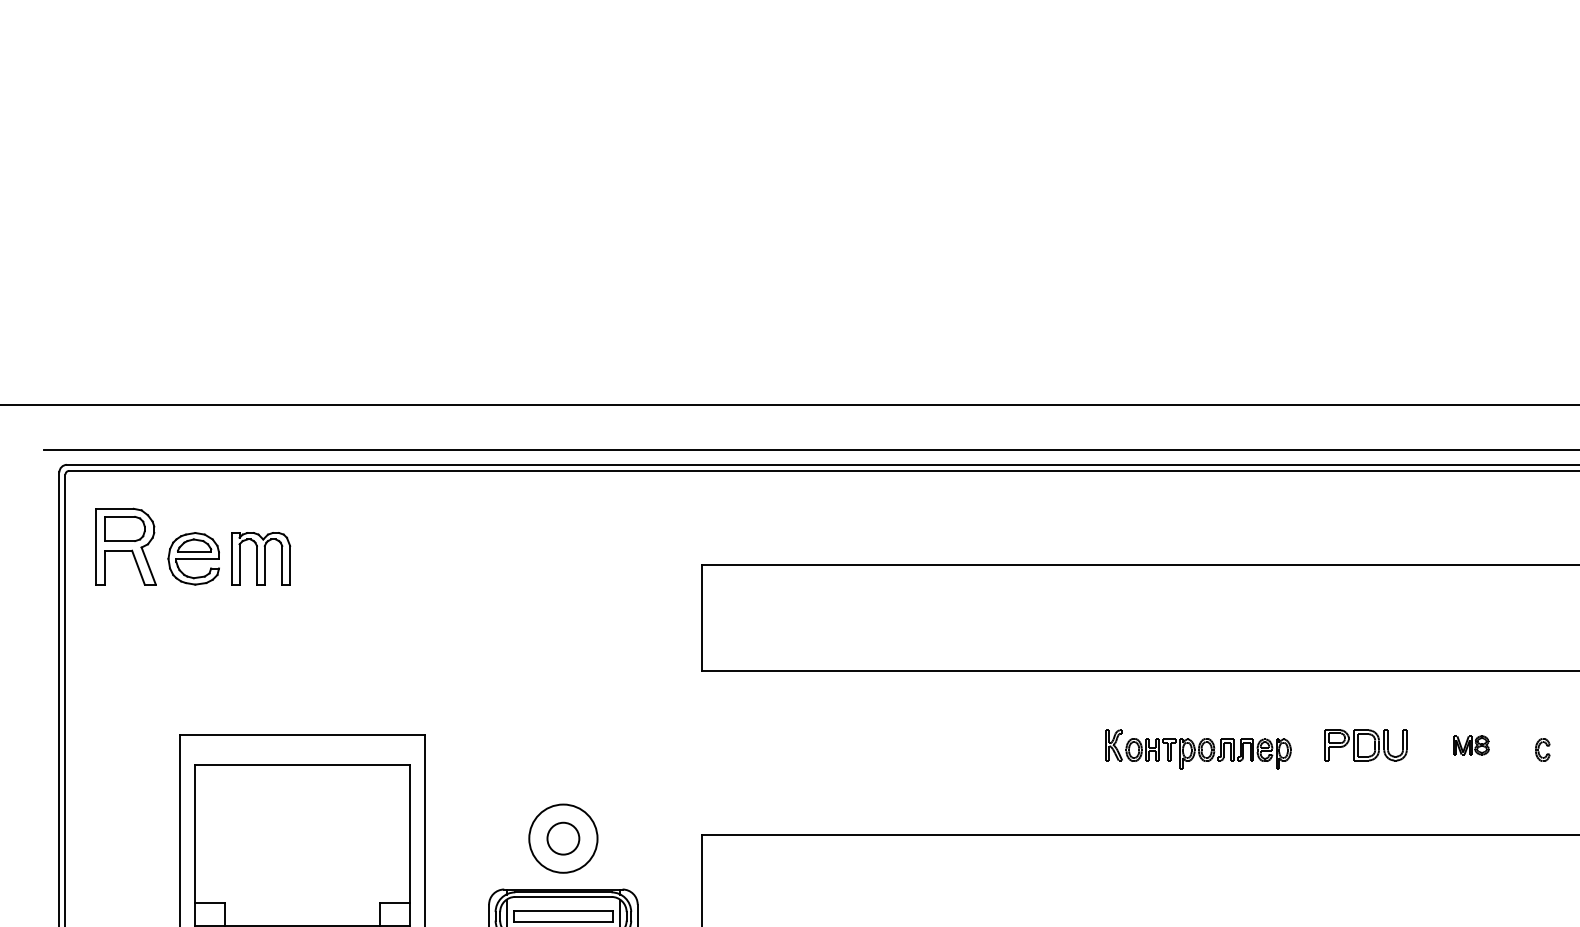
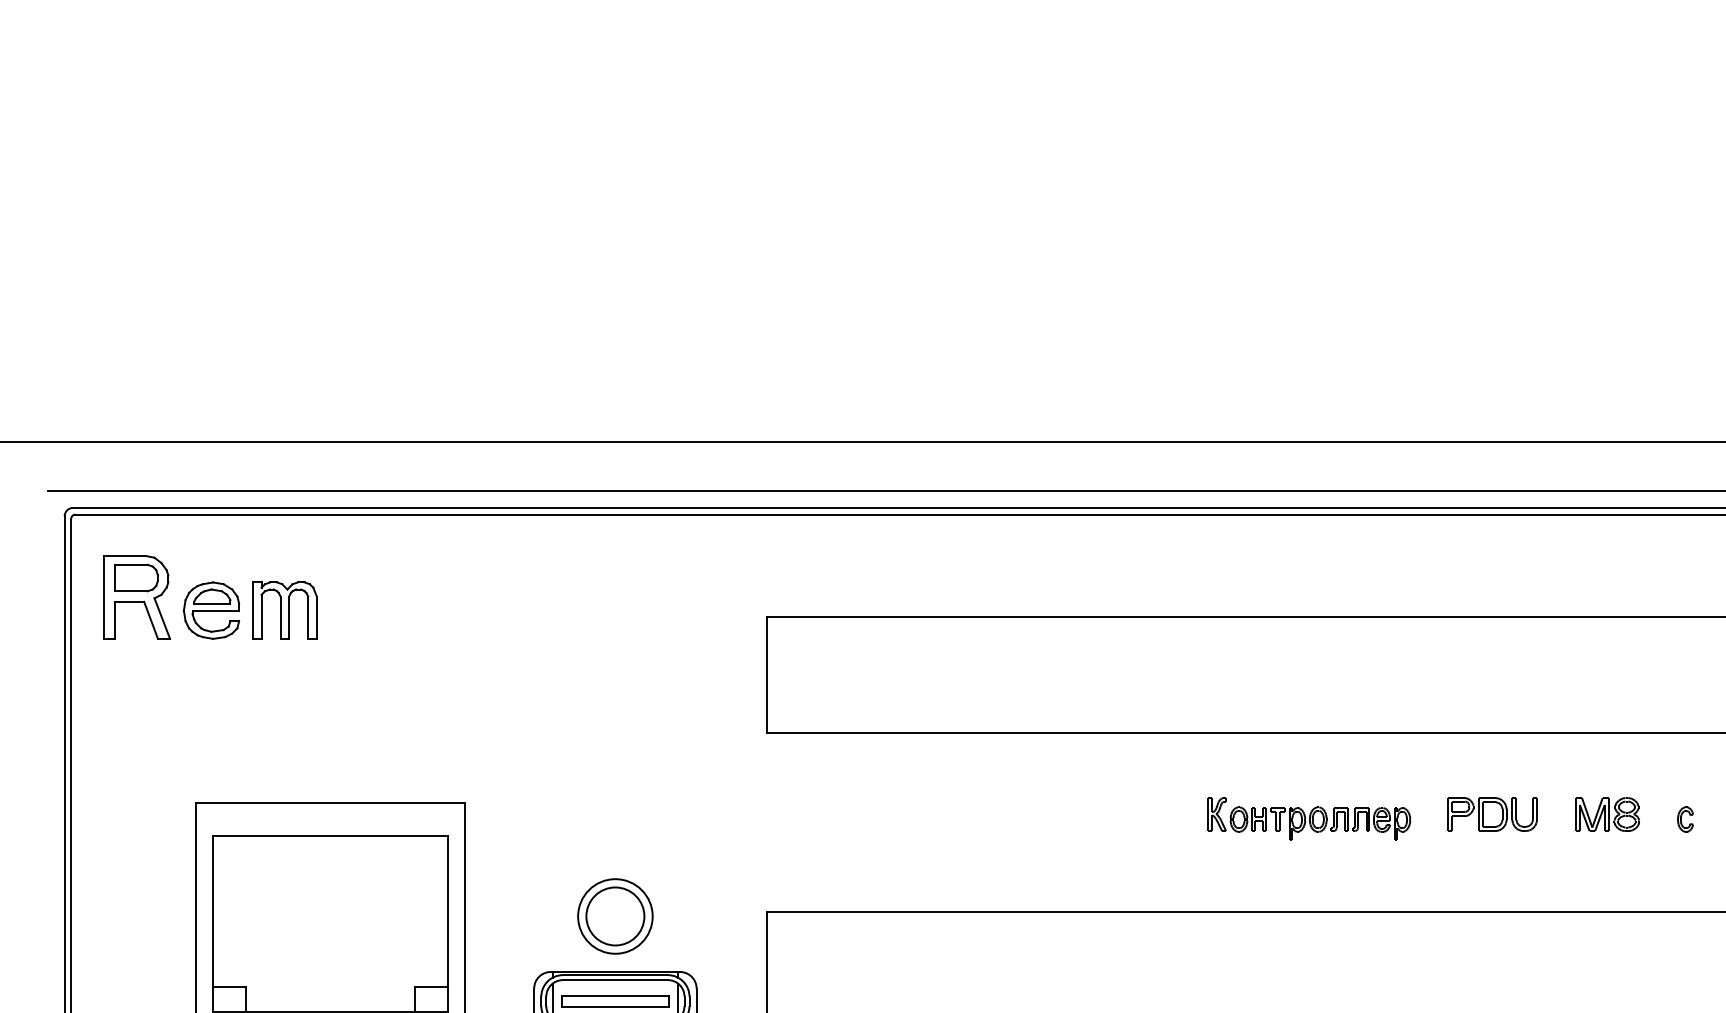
part: (1471, 745) -> (1607, 814), size x1.67
circle: (562, 838) -> (614, 916), size x1.67

